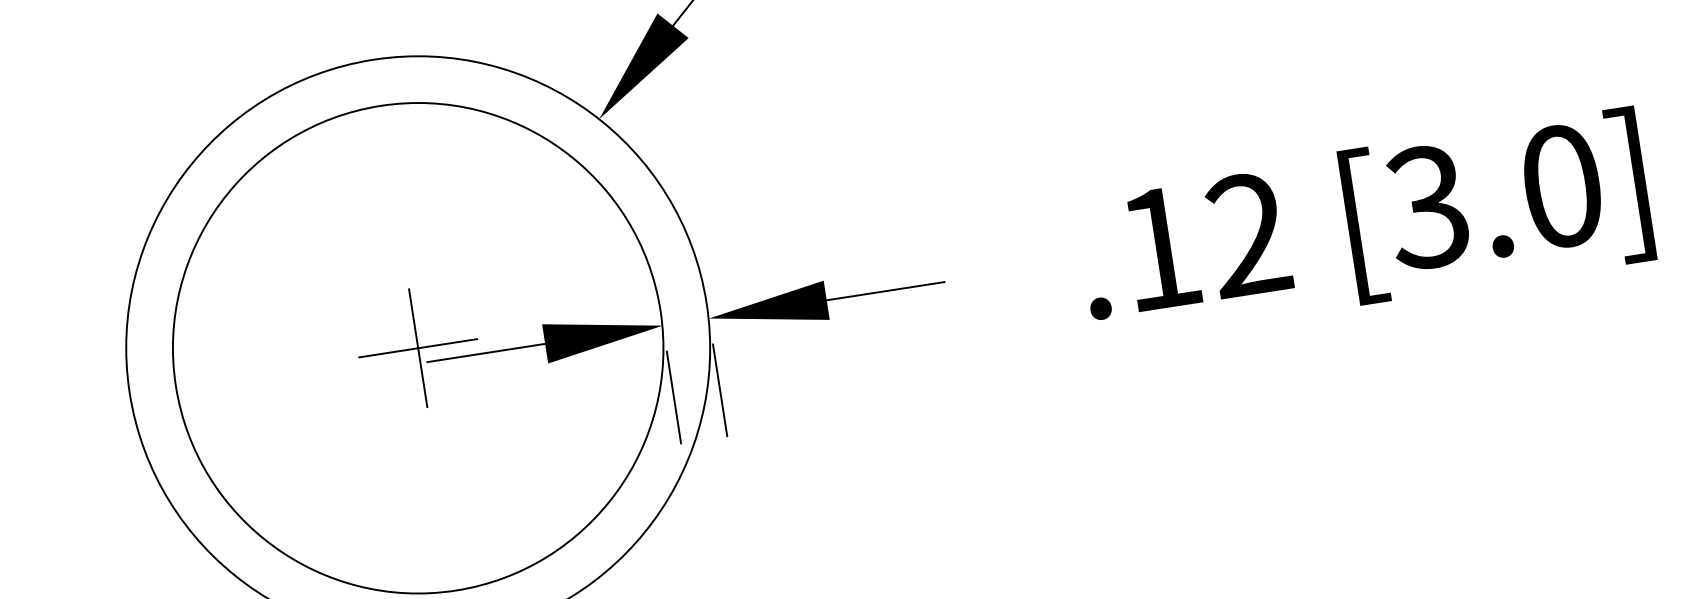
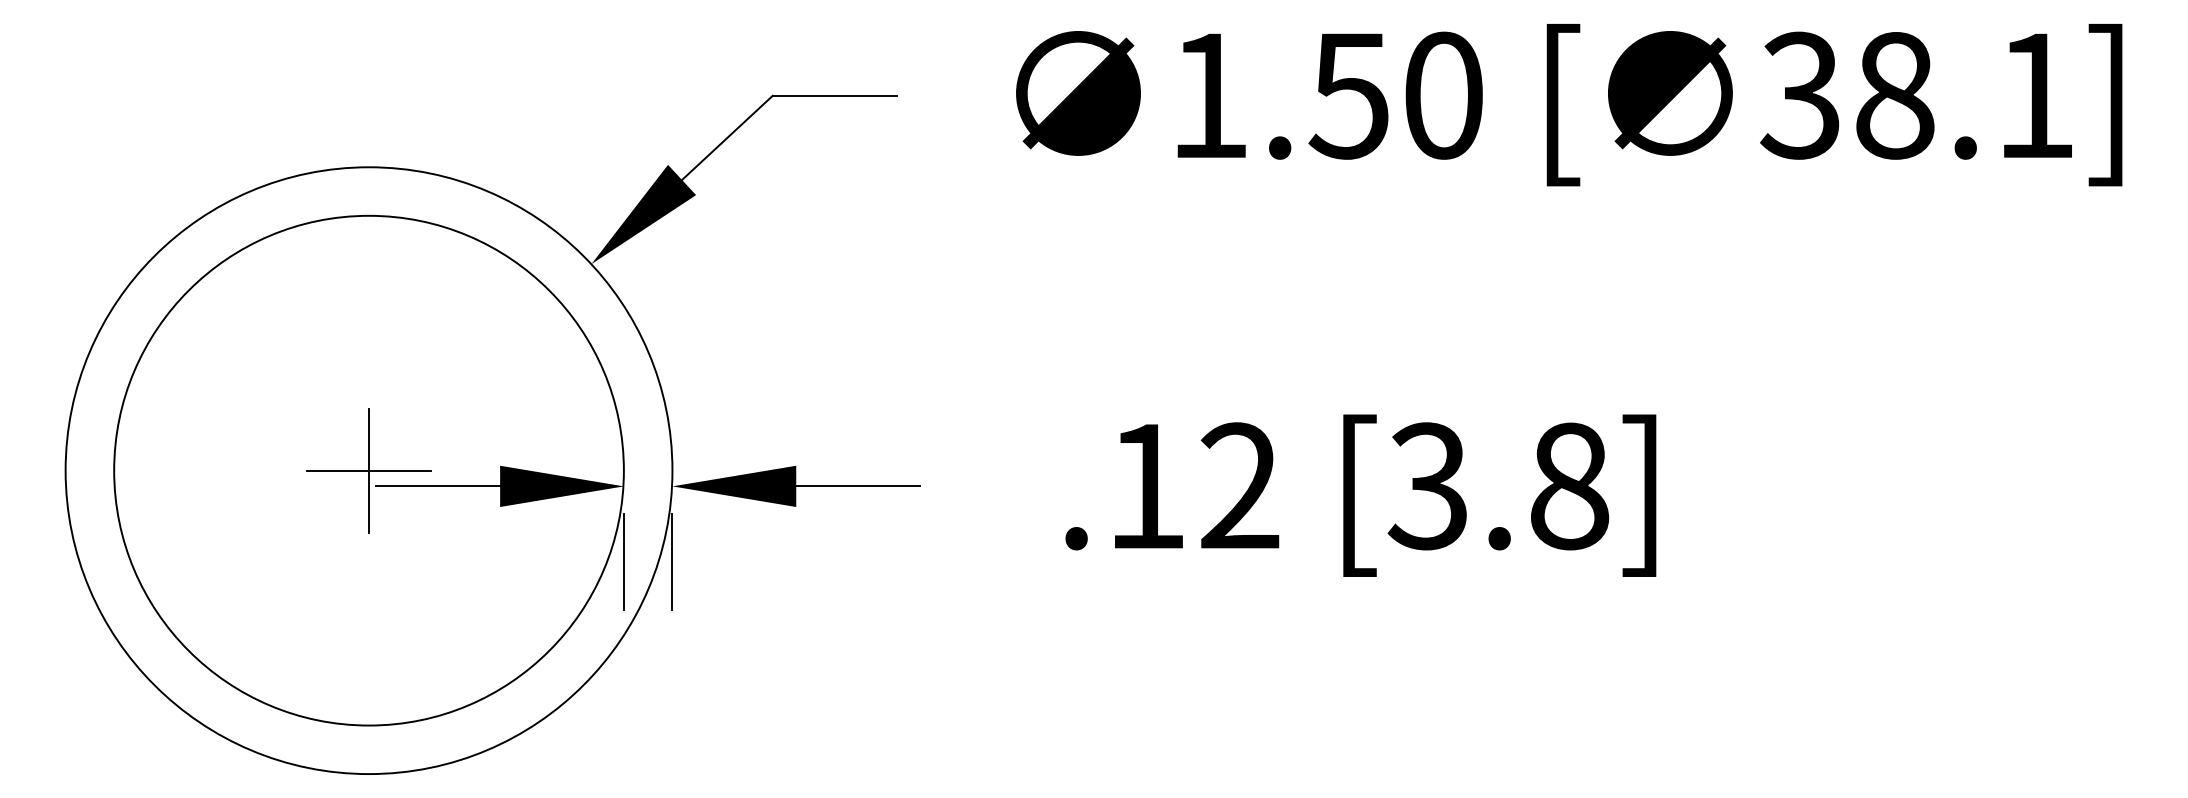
text: (1562, 186) -> (1570, 486), [3.0] -> [3.8]

